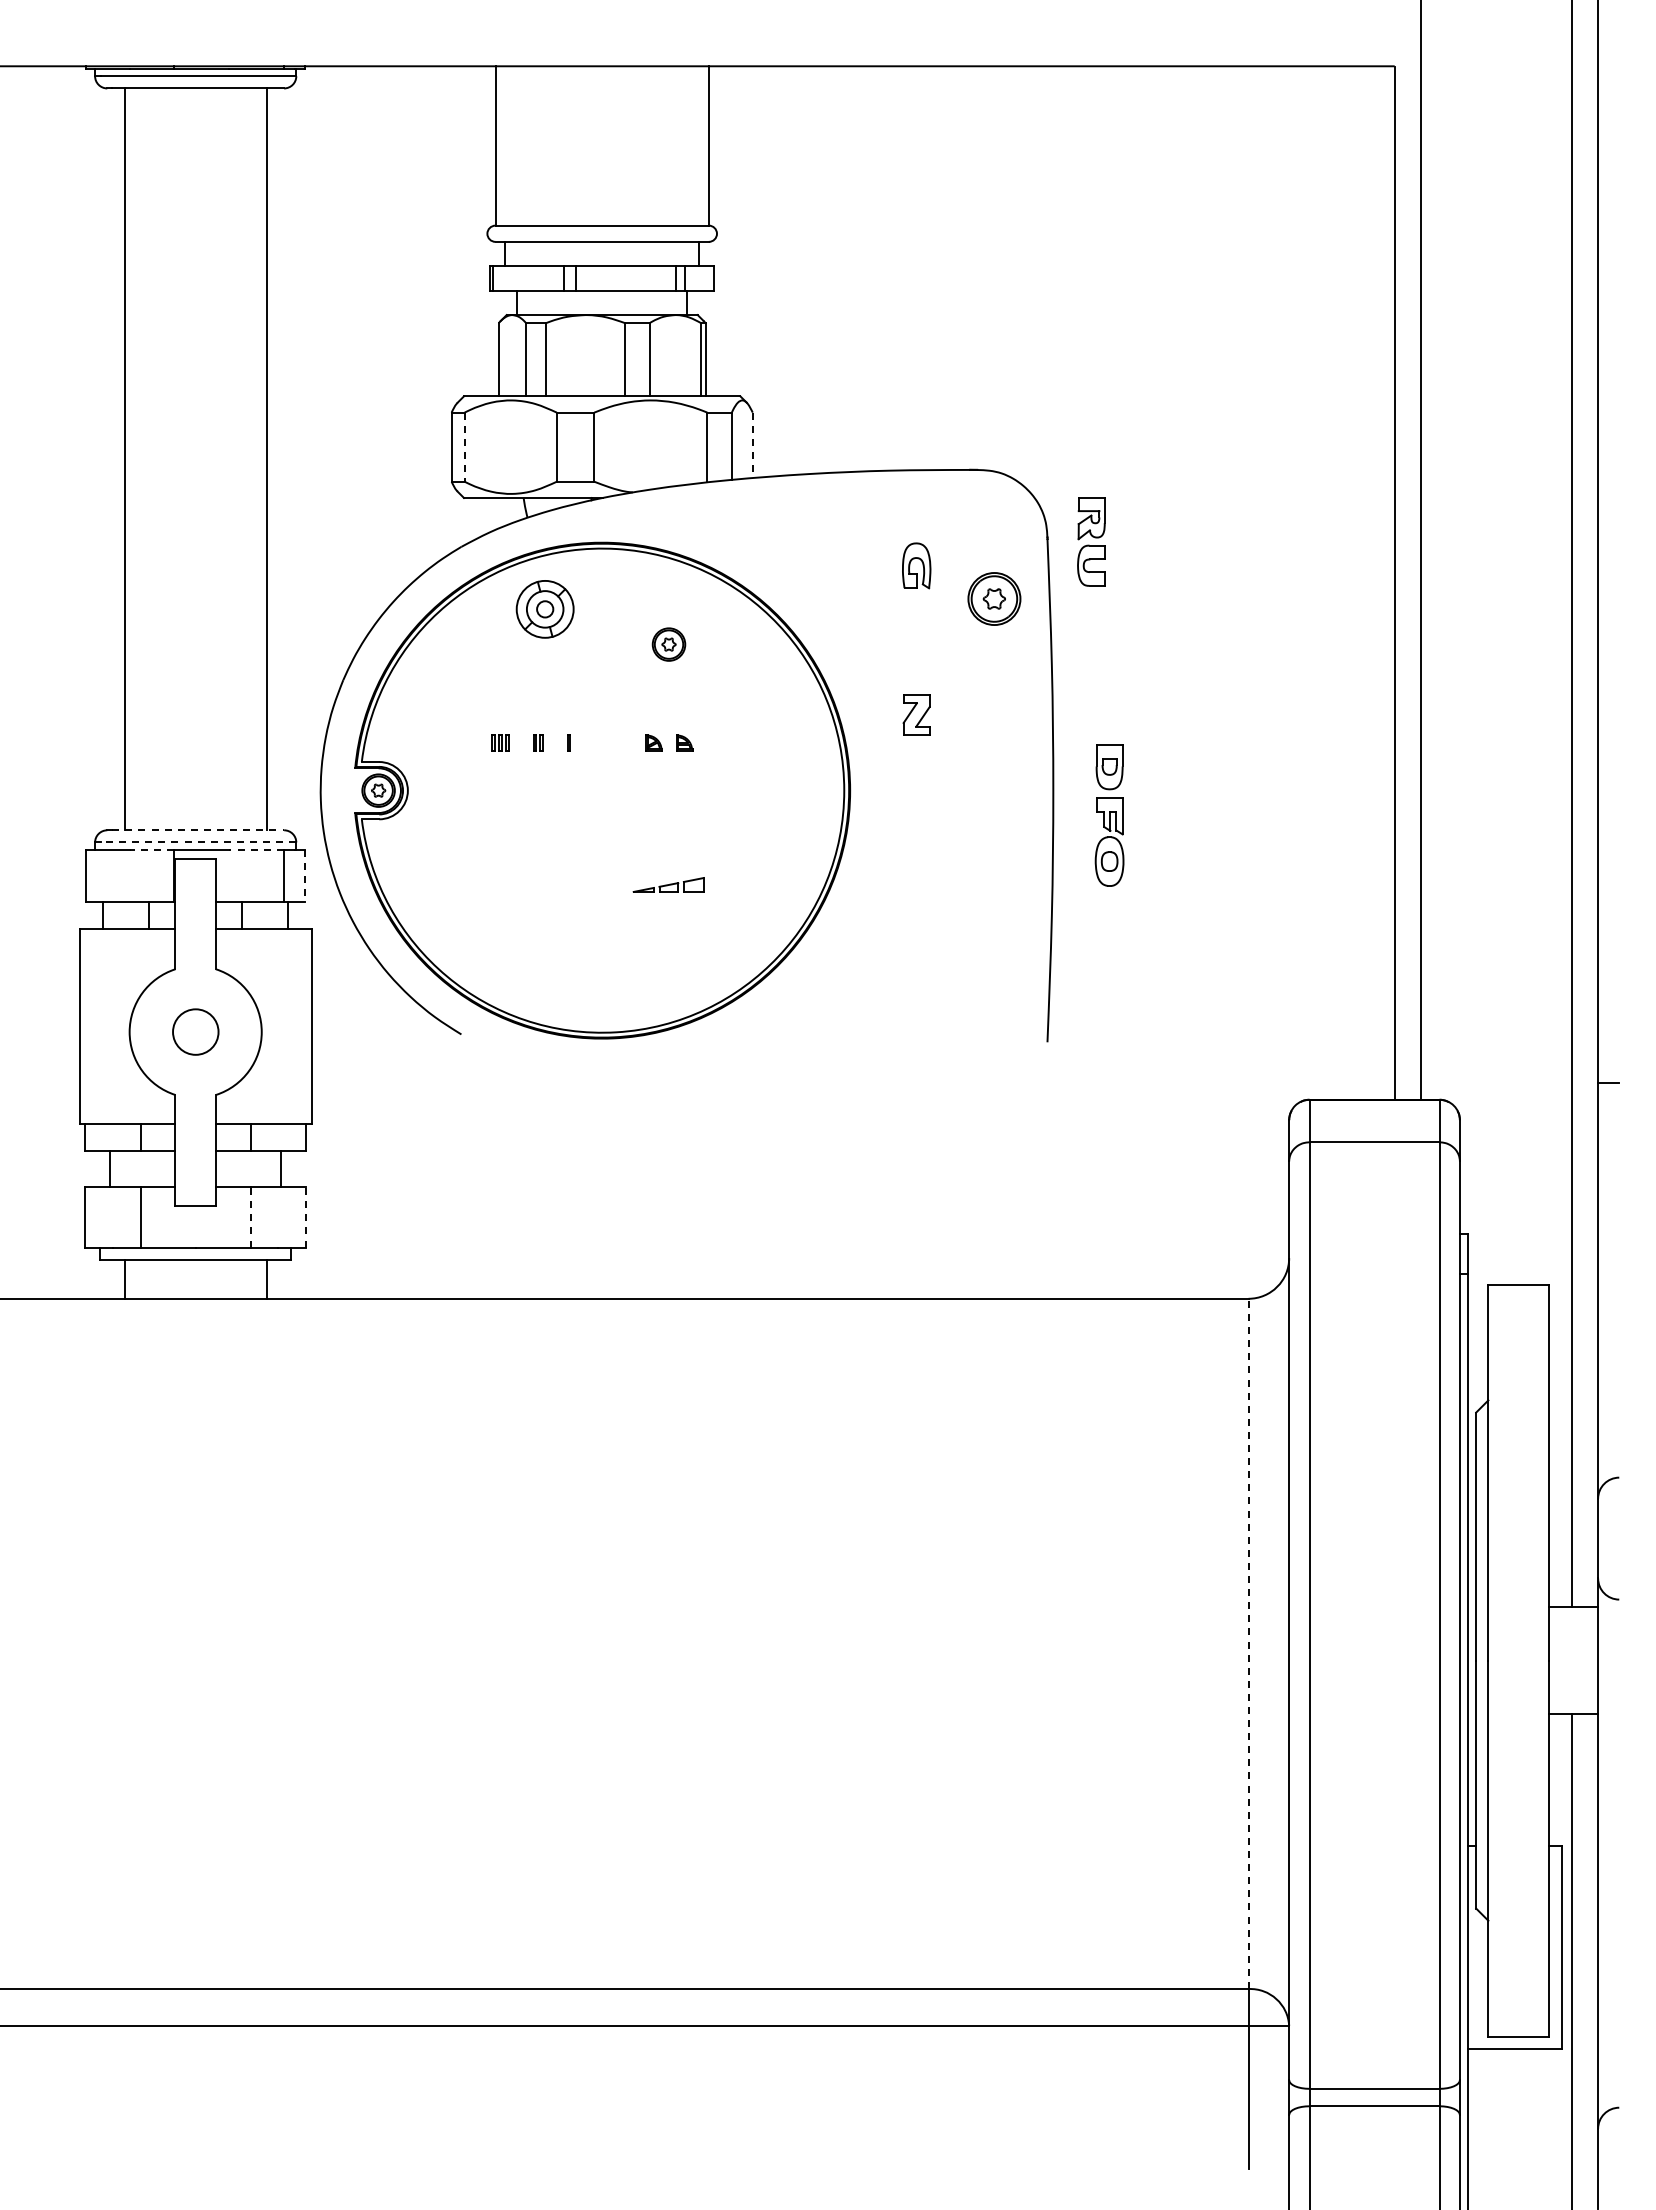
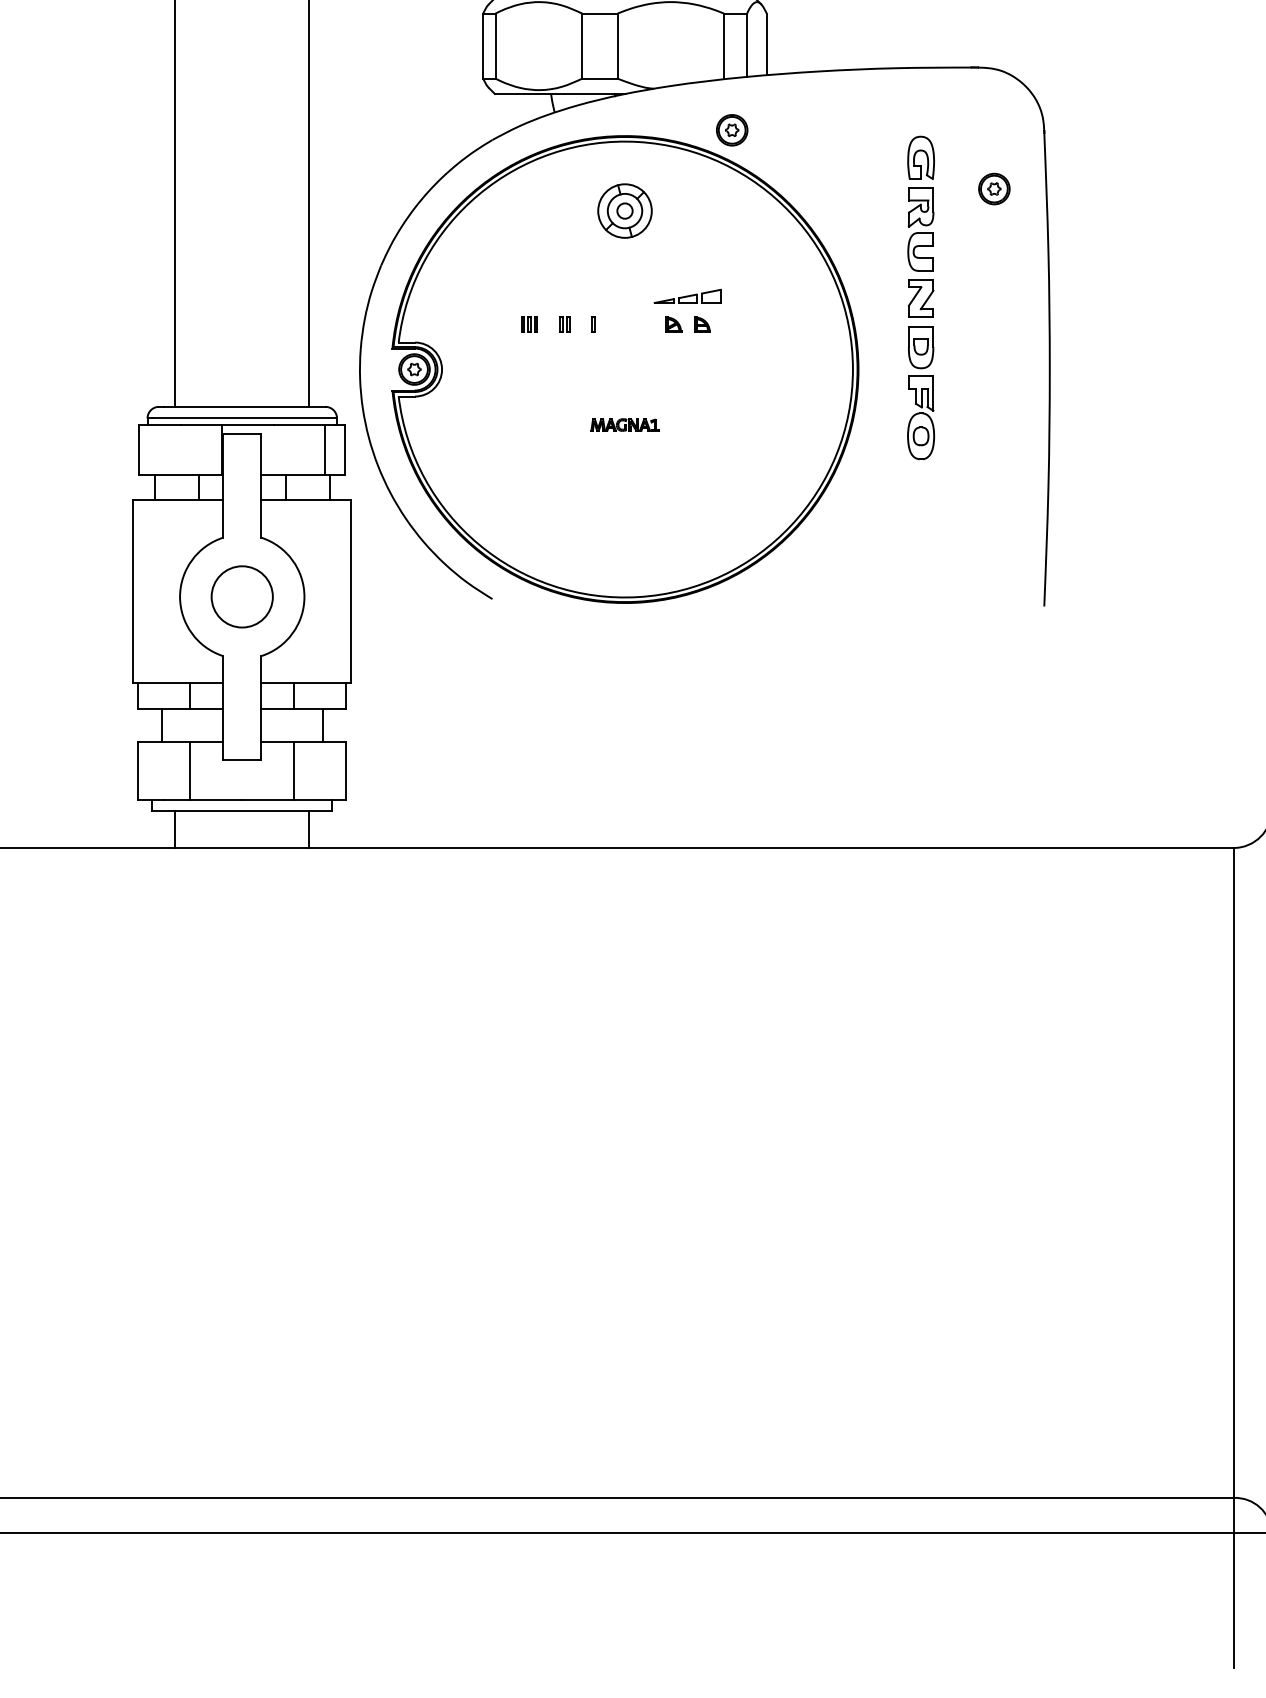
line: (752, 445) -> (766, 44), dashed -> solid
line: (464, 447) -> (495, 46), dashed -> solid
part: (1091, 541) -> (920, 229), moved
part: (994, 598) -> (994, 188), size x0.62
part: (544, 609) -> (624, 211), moved
part: (668, 644) -> (731, 130), moved
part: (1109, 815) -> (920, 392), moved
line: (198, 830) -> (244, 407), dashed -> solid
line: (198, 842) -> (244, 418), dashed -> solid
line: (151, 849) -> (200, 424), dashed -> solid
line: (255, 849) -> (298, 424), dashed -> solid
part: (601, 849) -> (624, 424), added
line: (305, 876) -> (345, 450), dashed -> solid
part: (668, 884) -> (687, 295), moved
circle: (195, 1031) -> (242, 596), size x1.43
line: (250, 1216) -> (293, 770), dashed -> solid
line: (306, 1216) -> (346, 770), dashed -> solid
line: (1248, 1643) -> (1233, 1172), dashed -> solid

